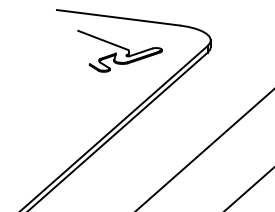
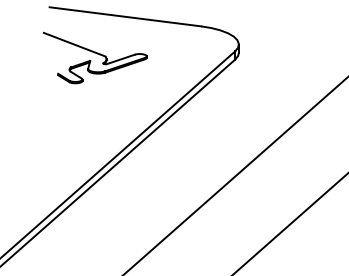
part: (120, 50) -> (95, 57), moved

